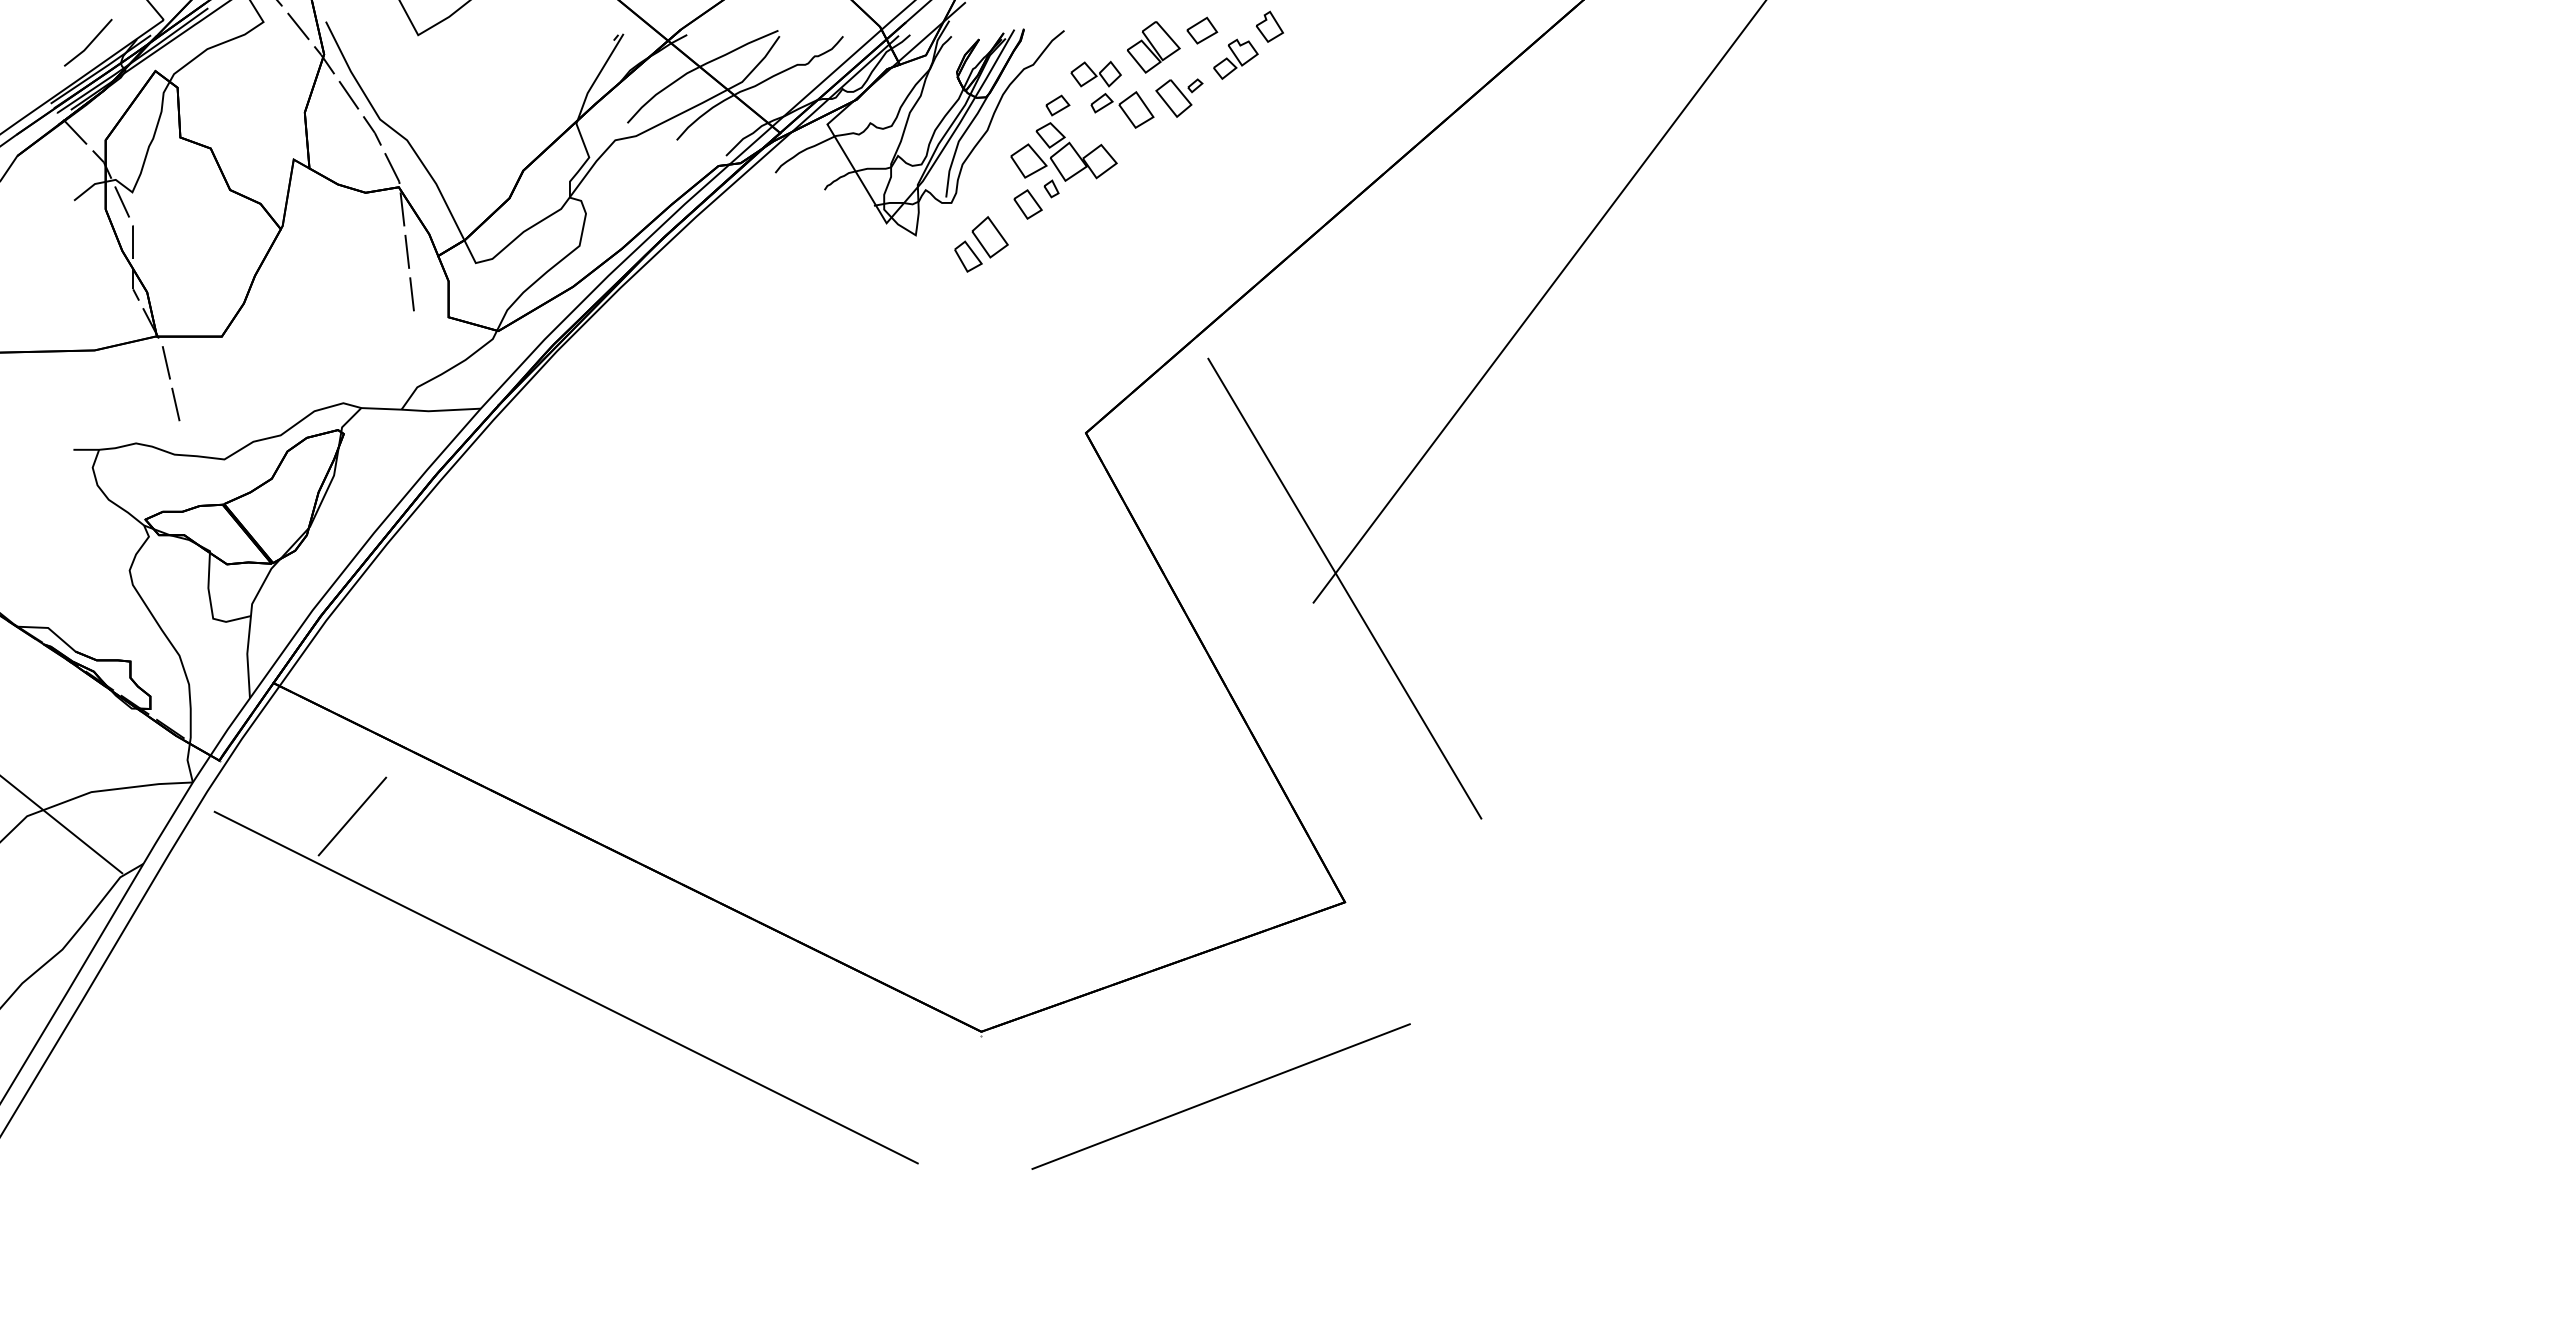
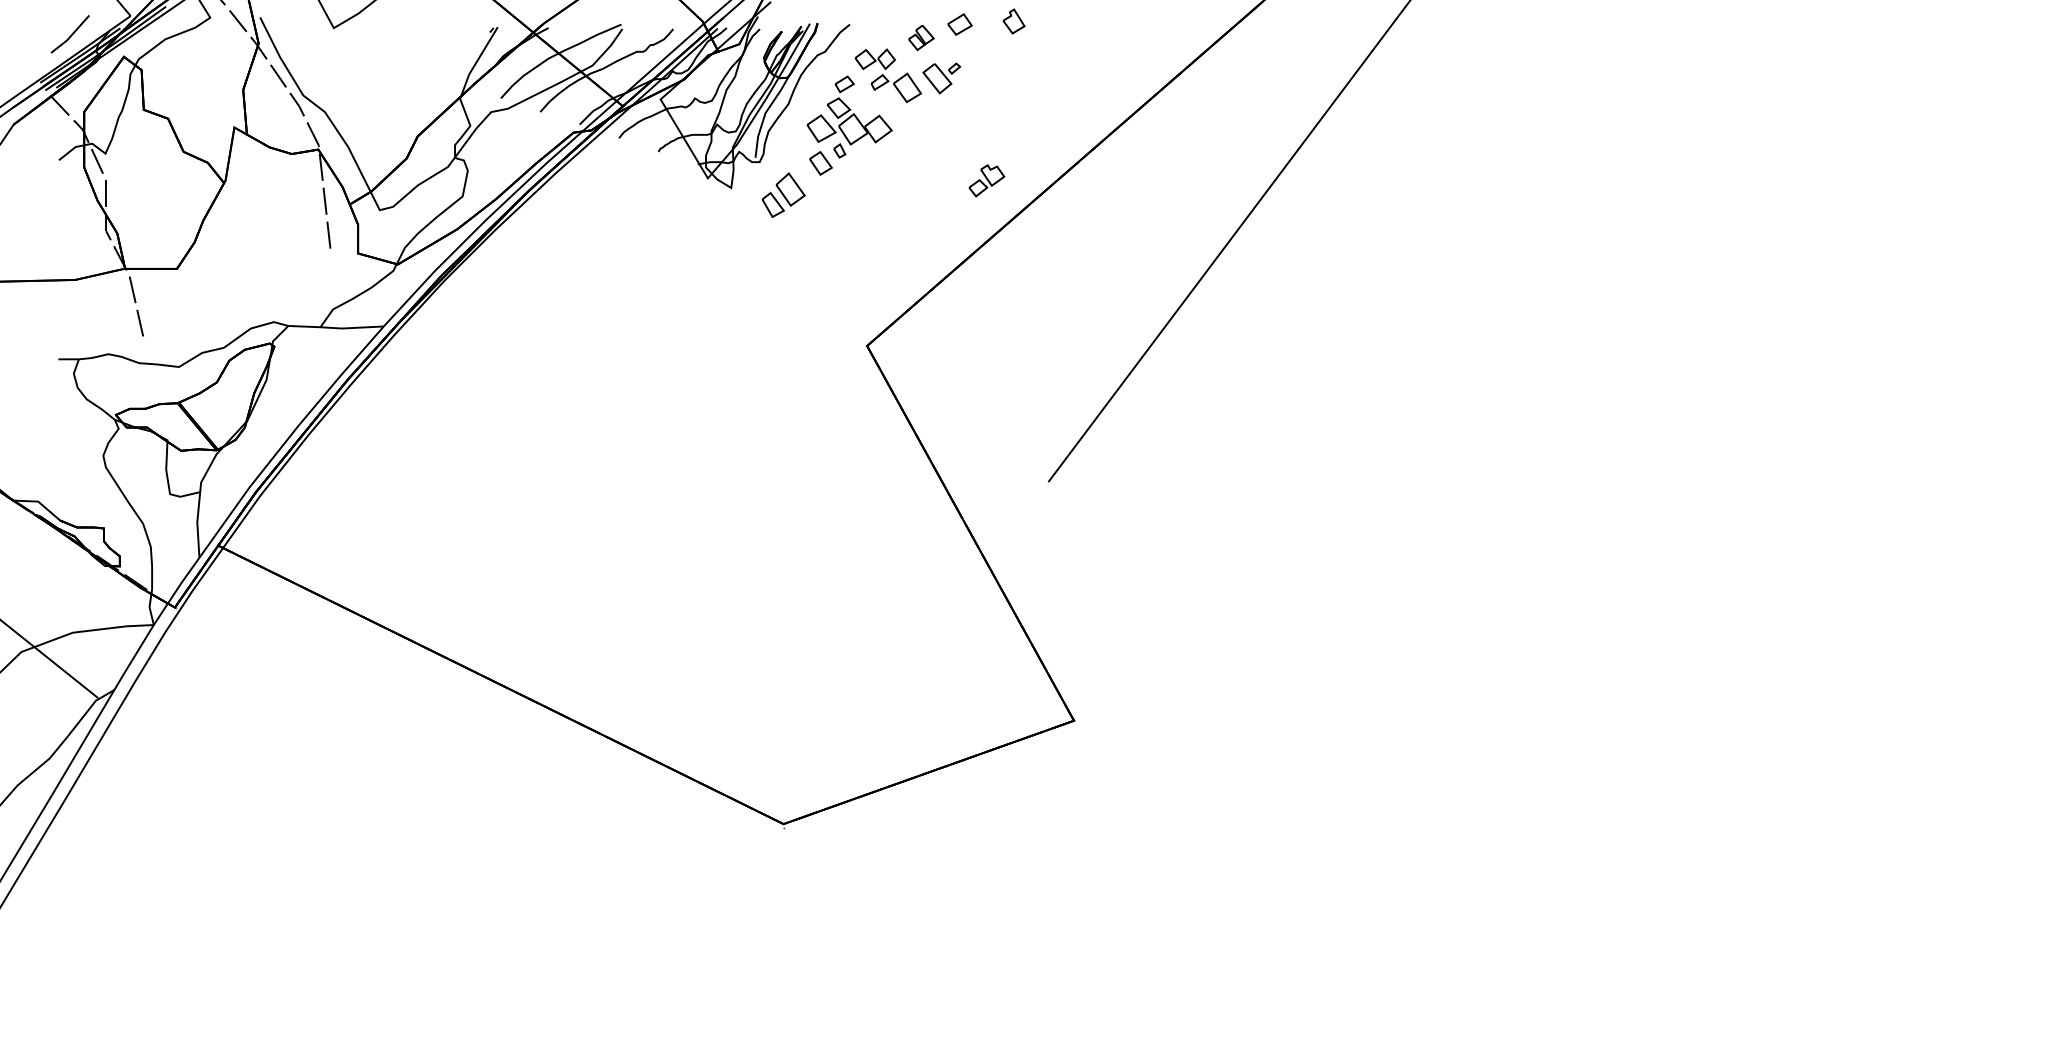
part: (1153, 47) -> (921, 37), size x0.6
part: (1235, 58) -> (986, 180), moved
line: (1344, 588) -> (1073, 470), removed
line: (352, 816) -> (281, 652), removed
line: (565, 987) -> (451, 788), removed
line: (1220, 1096) -> (974, 875), removed

